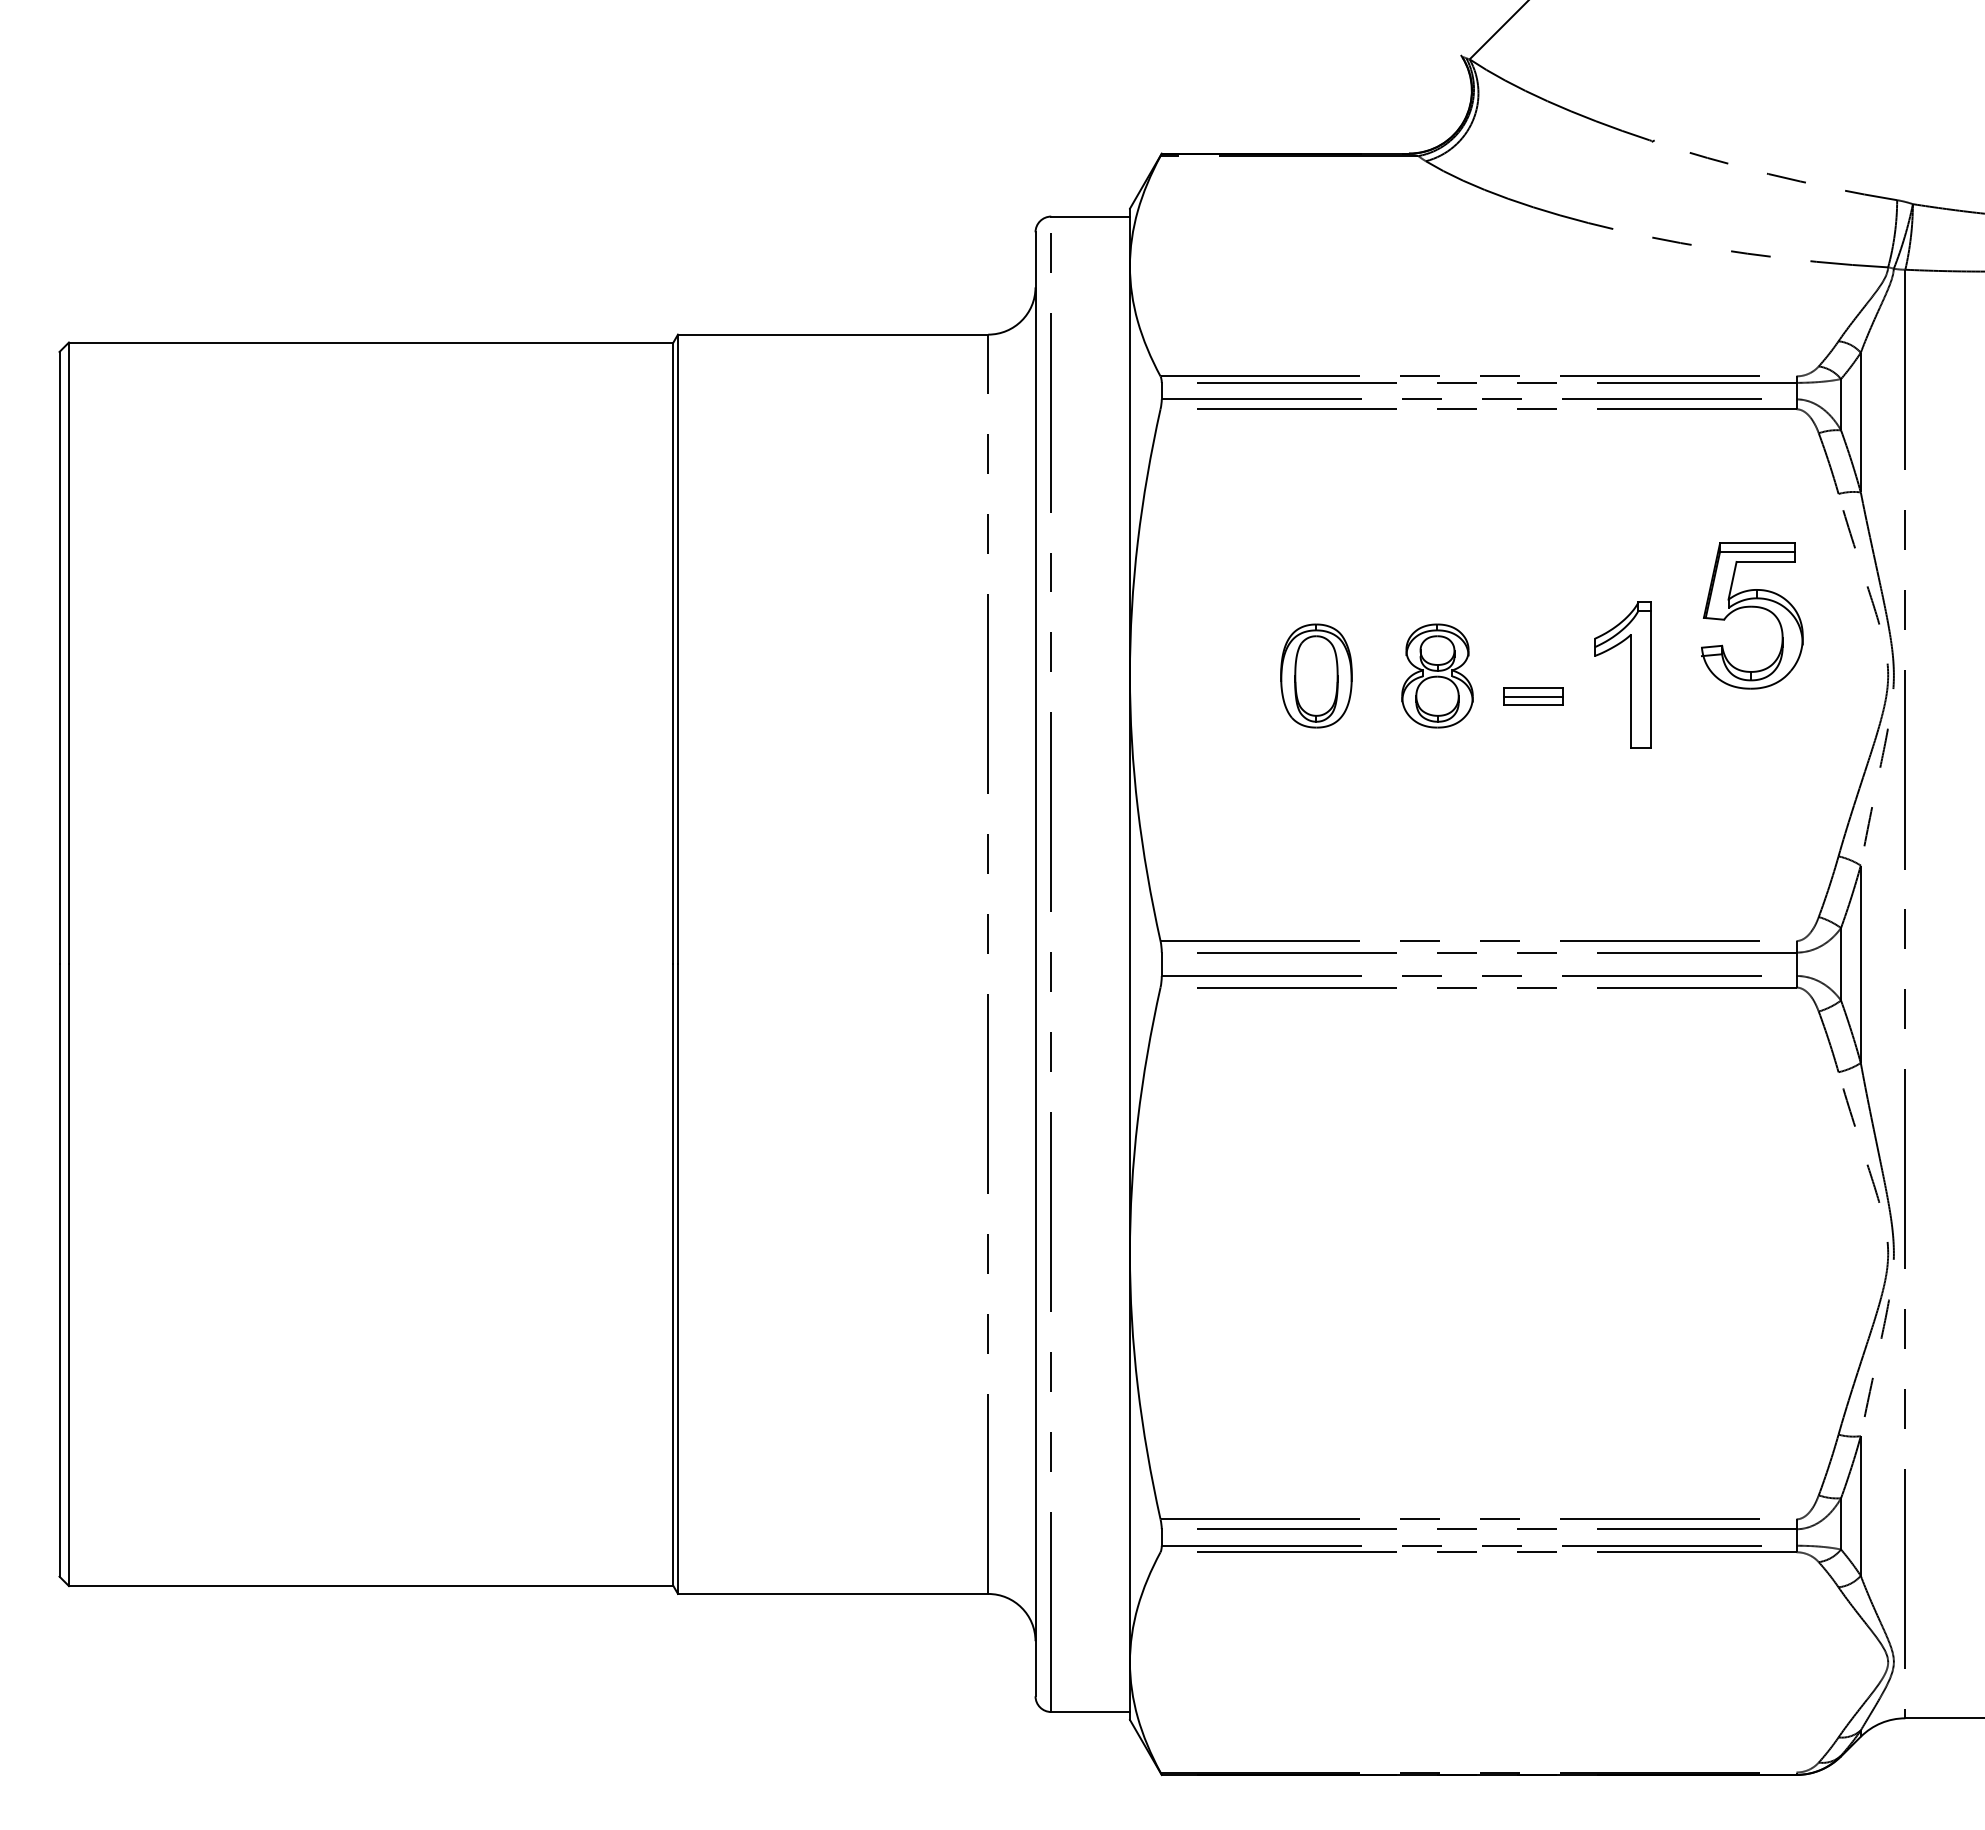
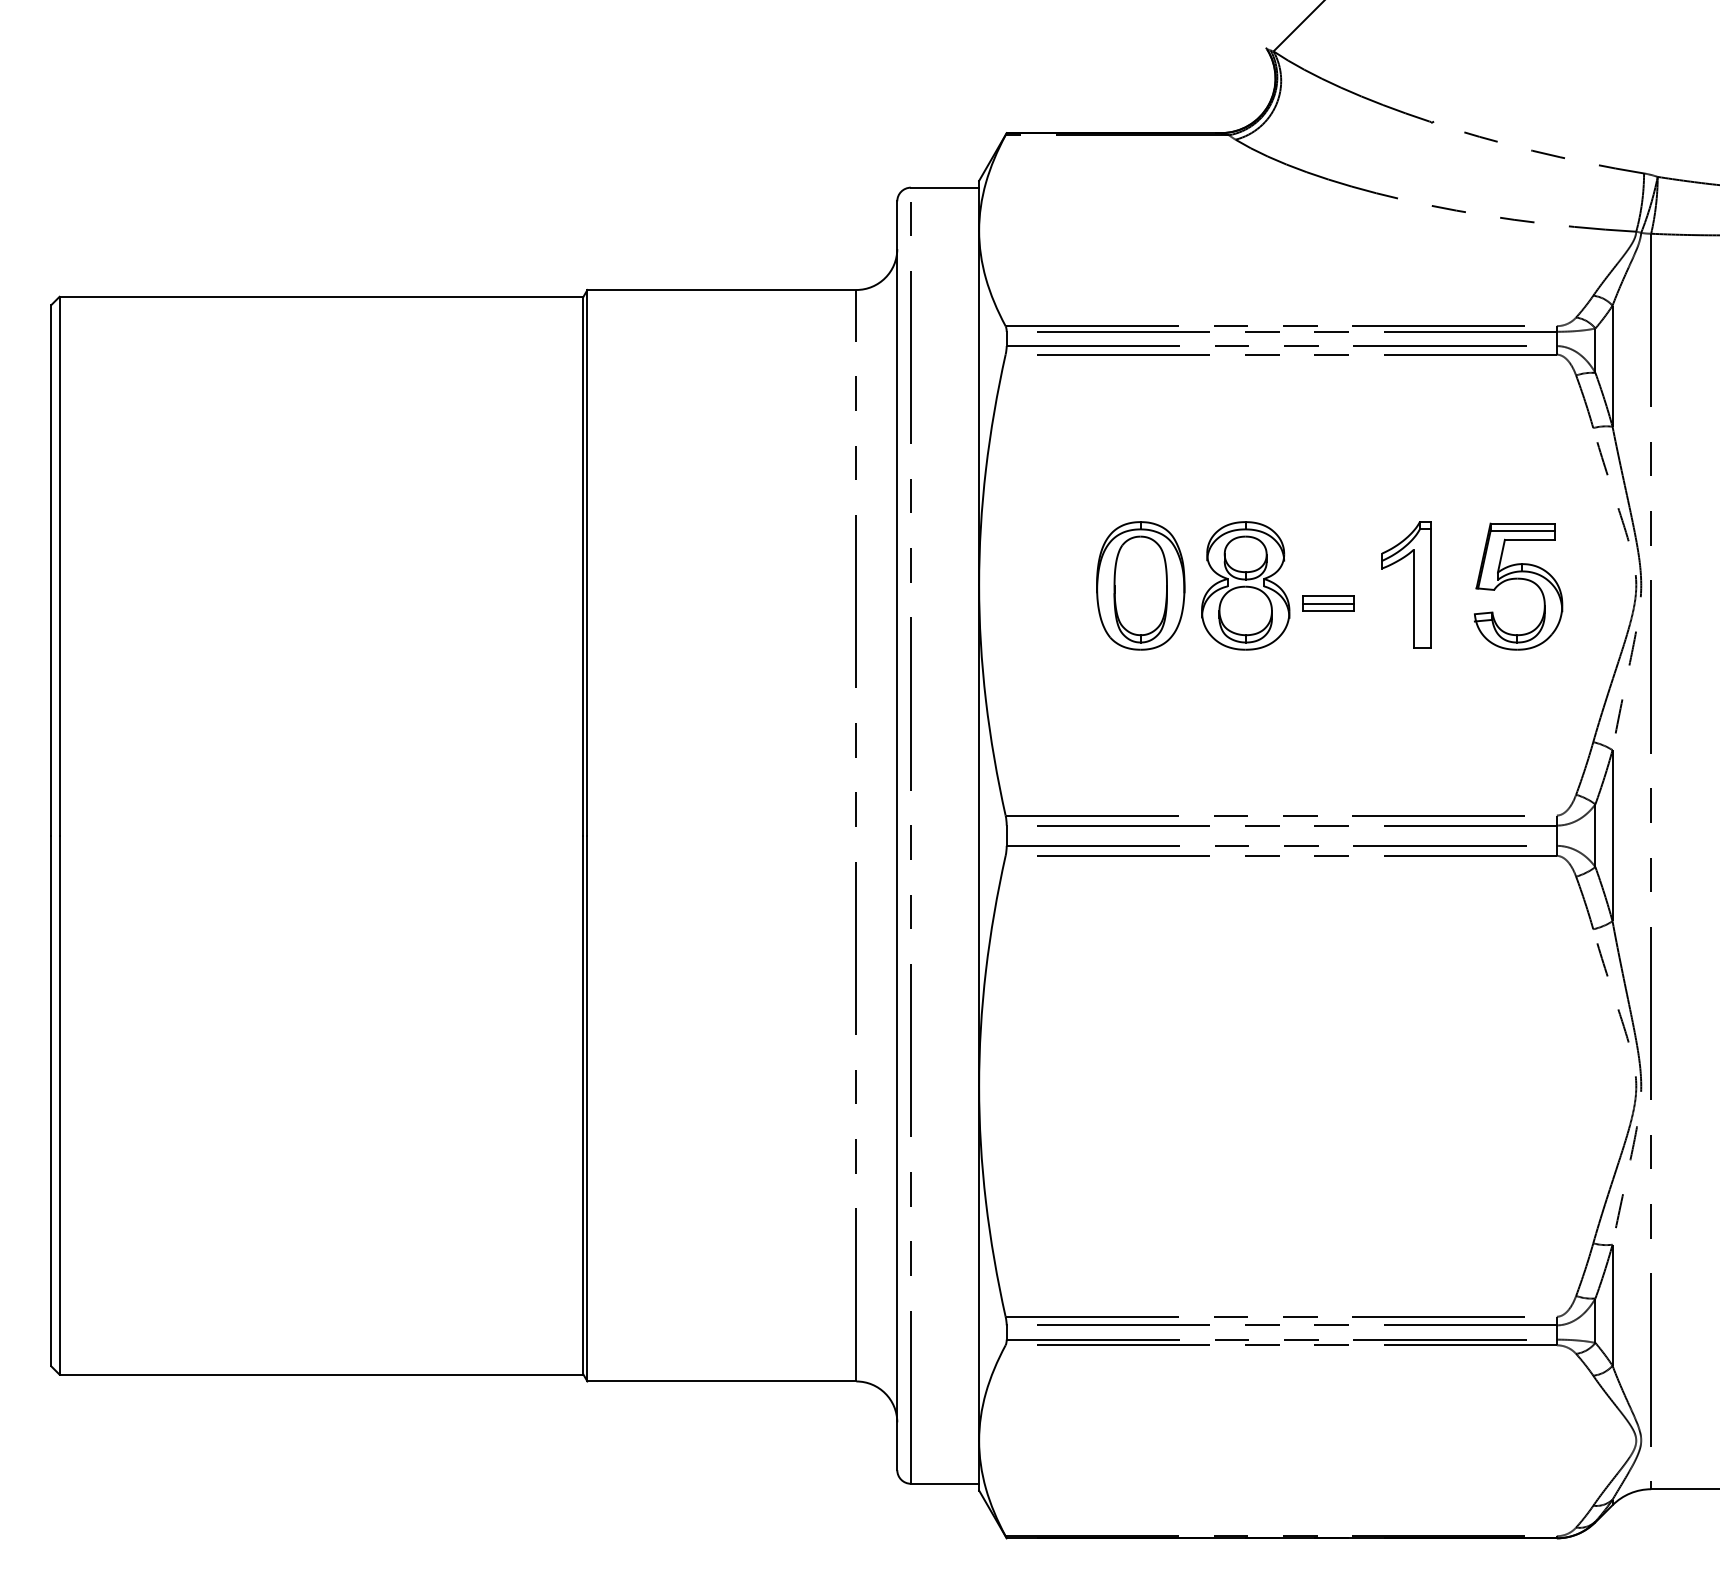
part: (1752, 607) -> (1518, 579), moved
part: (1316, 675) -> (1140, 585), size x1.43
part: (1437, 675) -> (1245, 585), size x1.43

